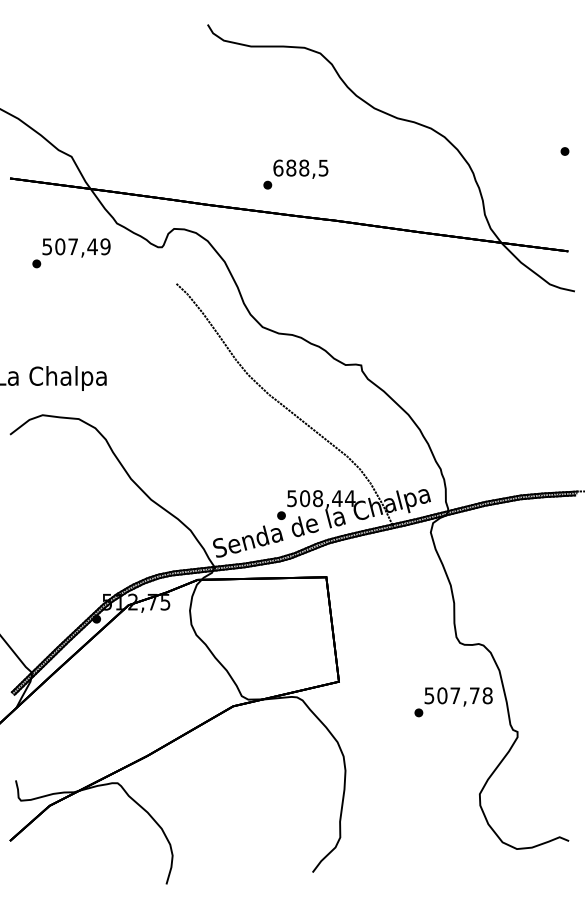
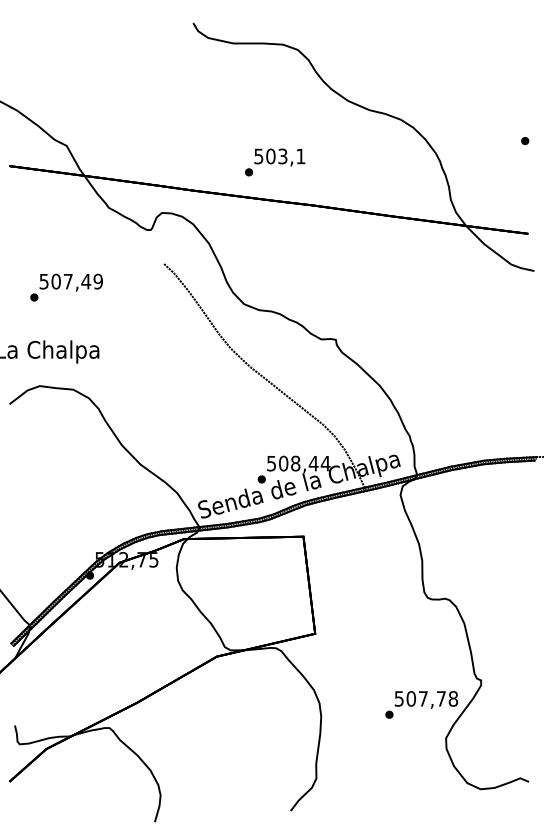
text: (300, 167) -> (279, 155), 688,5 -> 503,1
text: (71, 253) -> (66, 287), moved
text: (453, 702) -> (421, 705), moved

